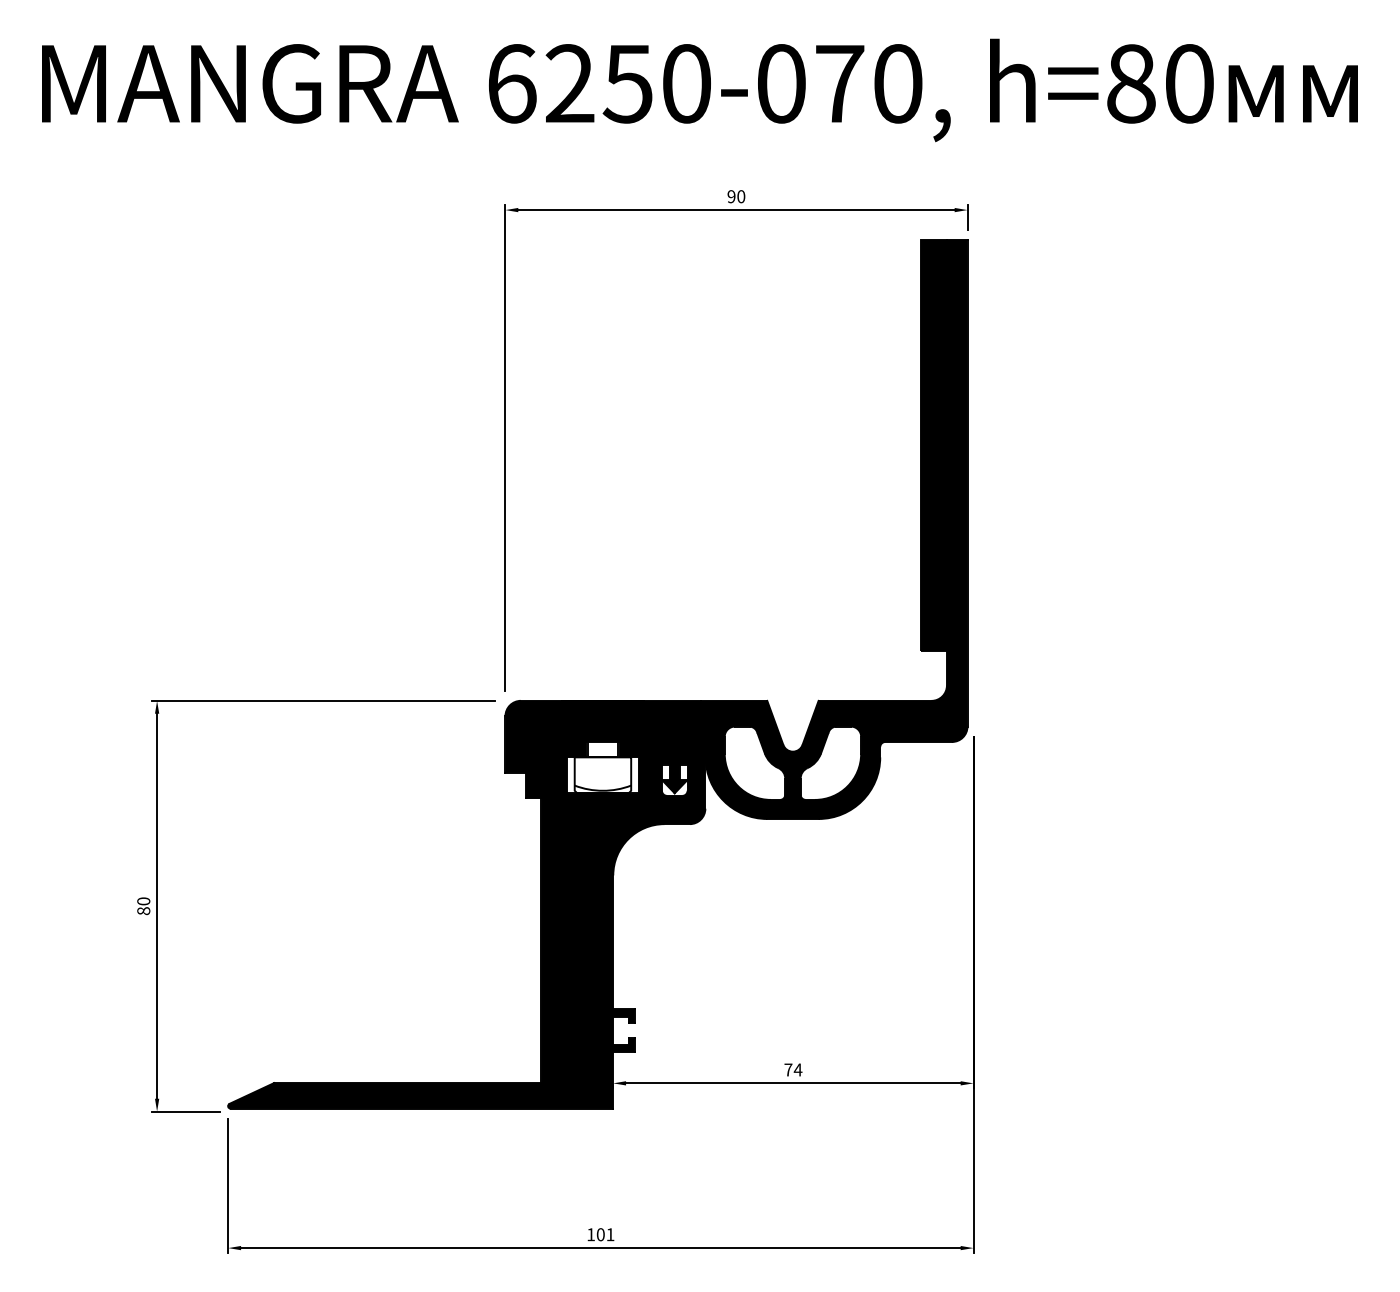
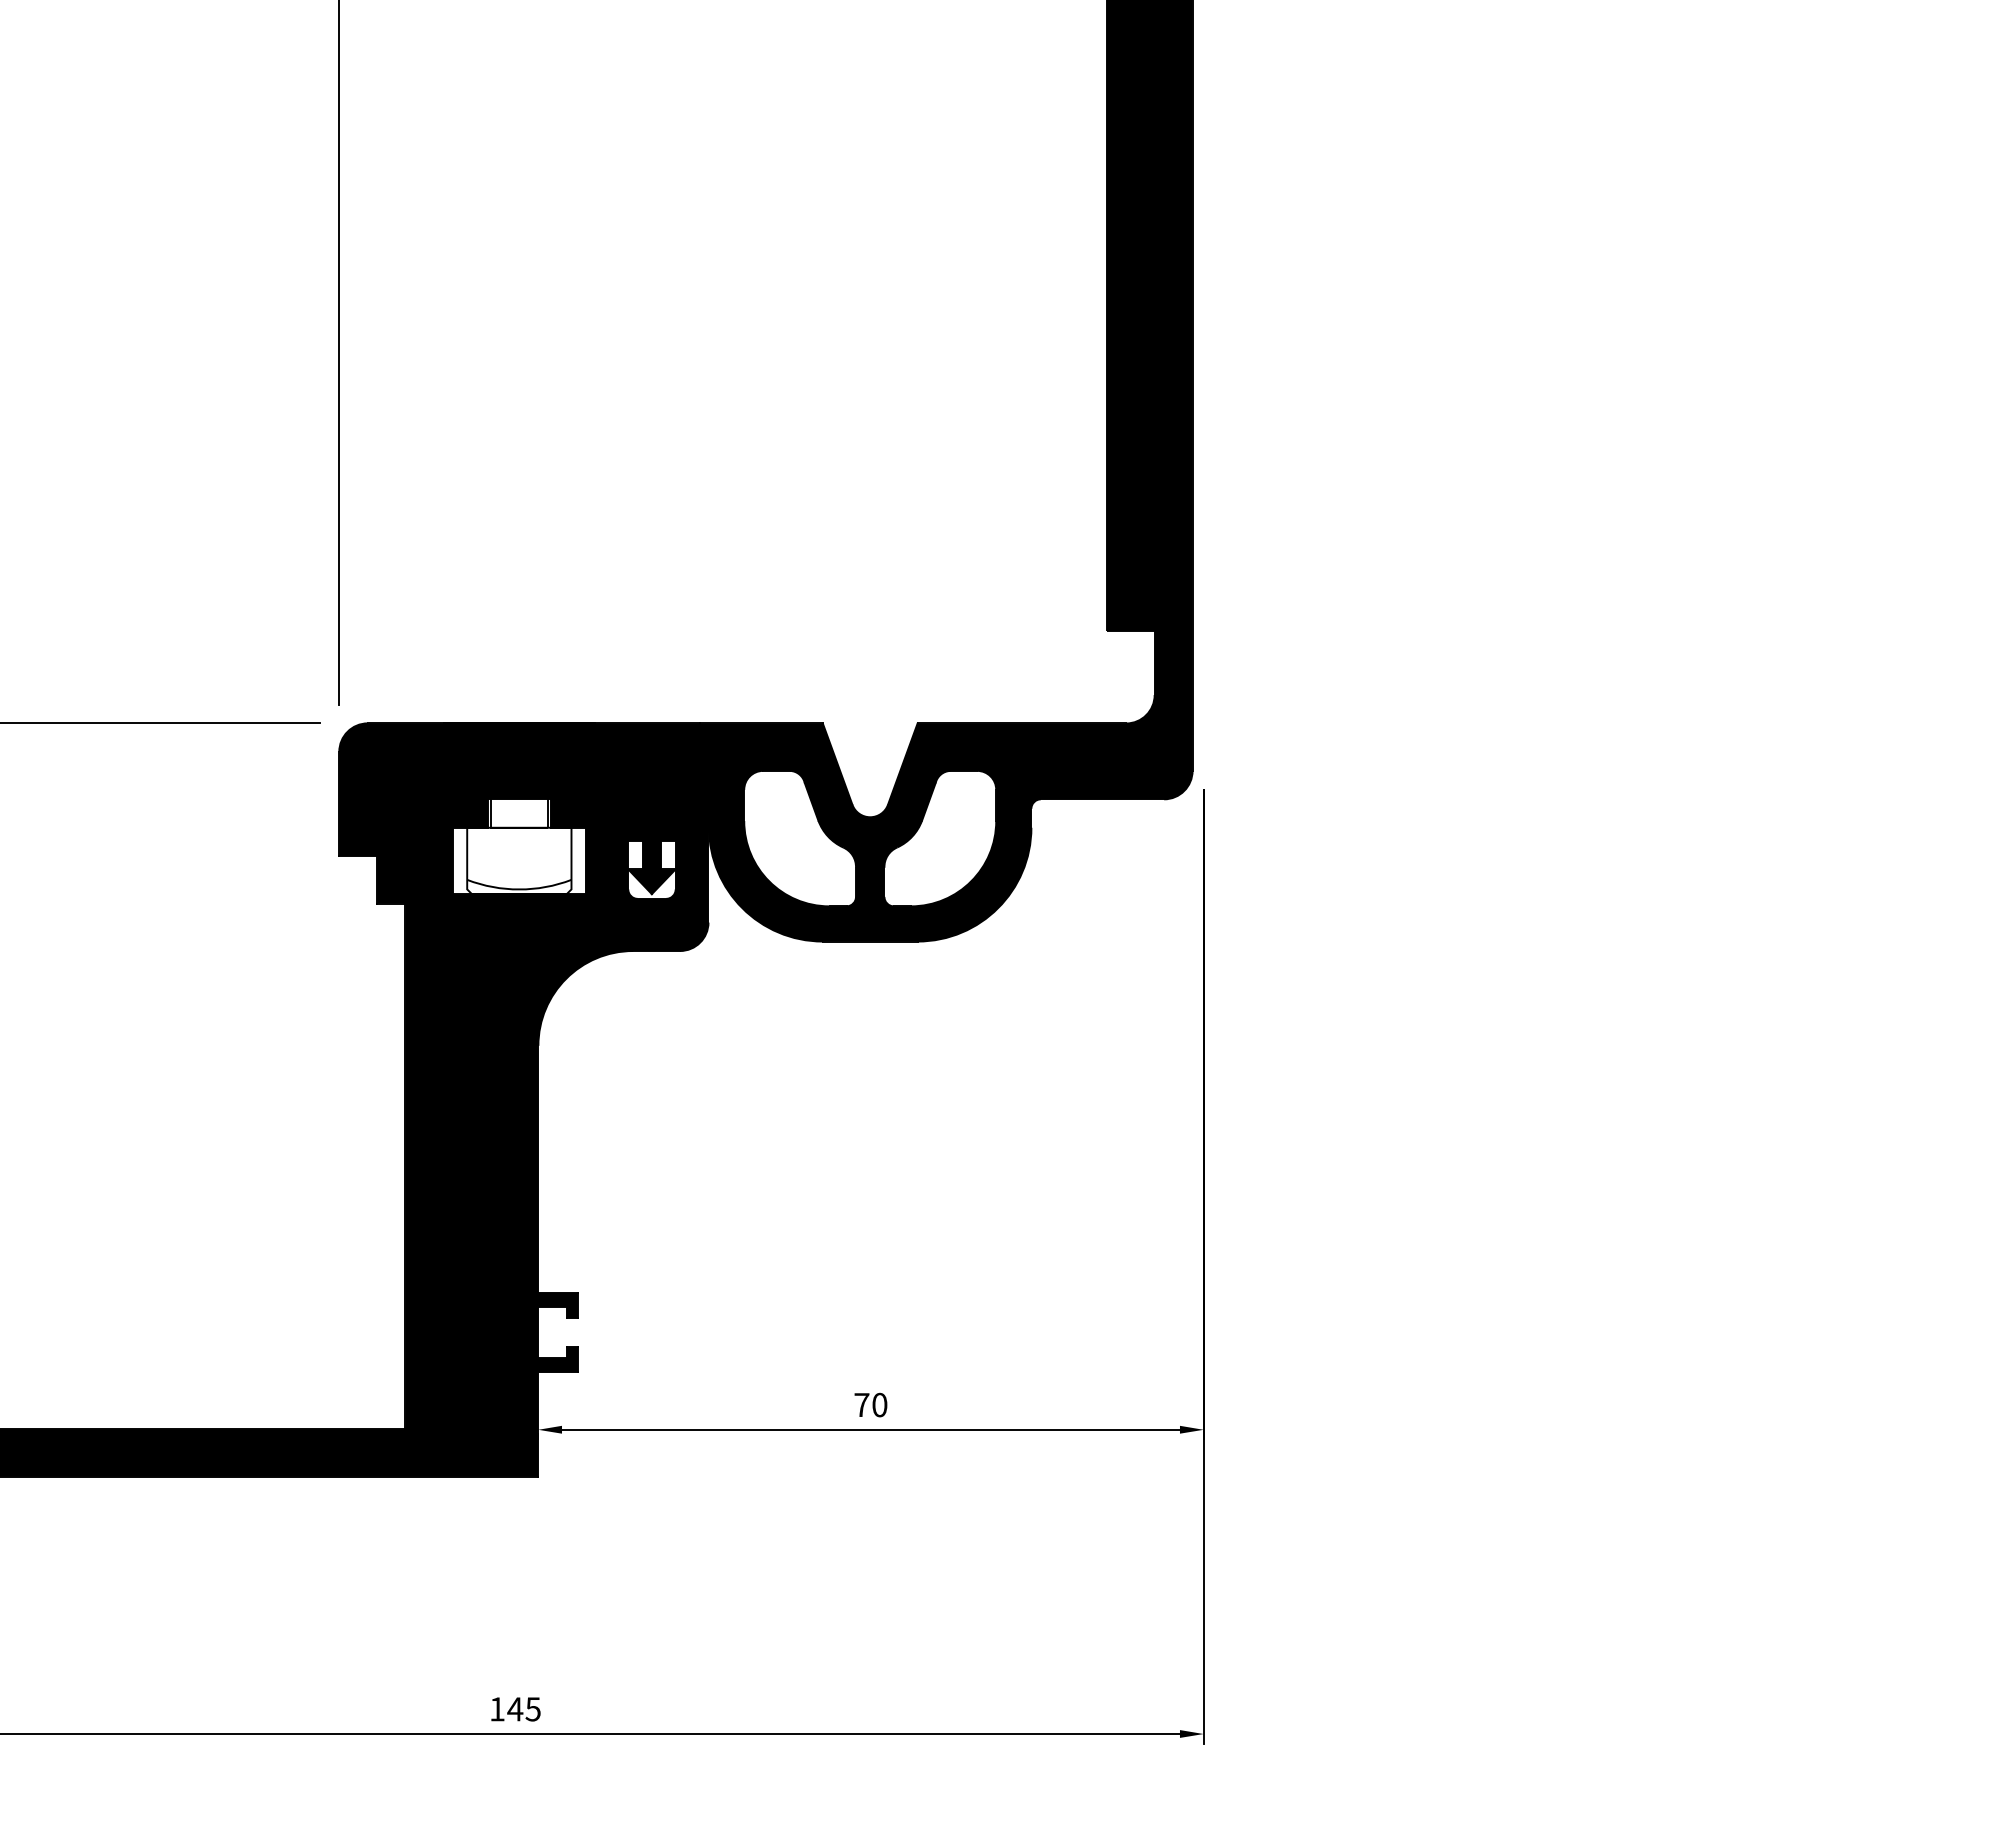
text: (797, 1069) -> (878, 1404), 74 -> 70
text: (605, 1234) -> (524, 1708), 101 -> 145

